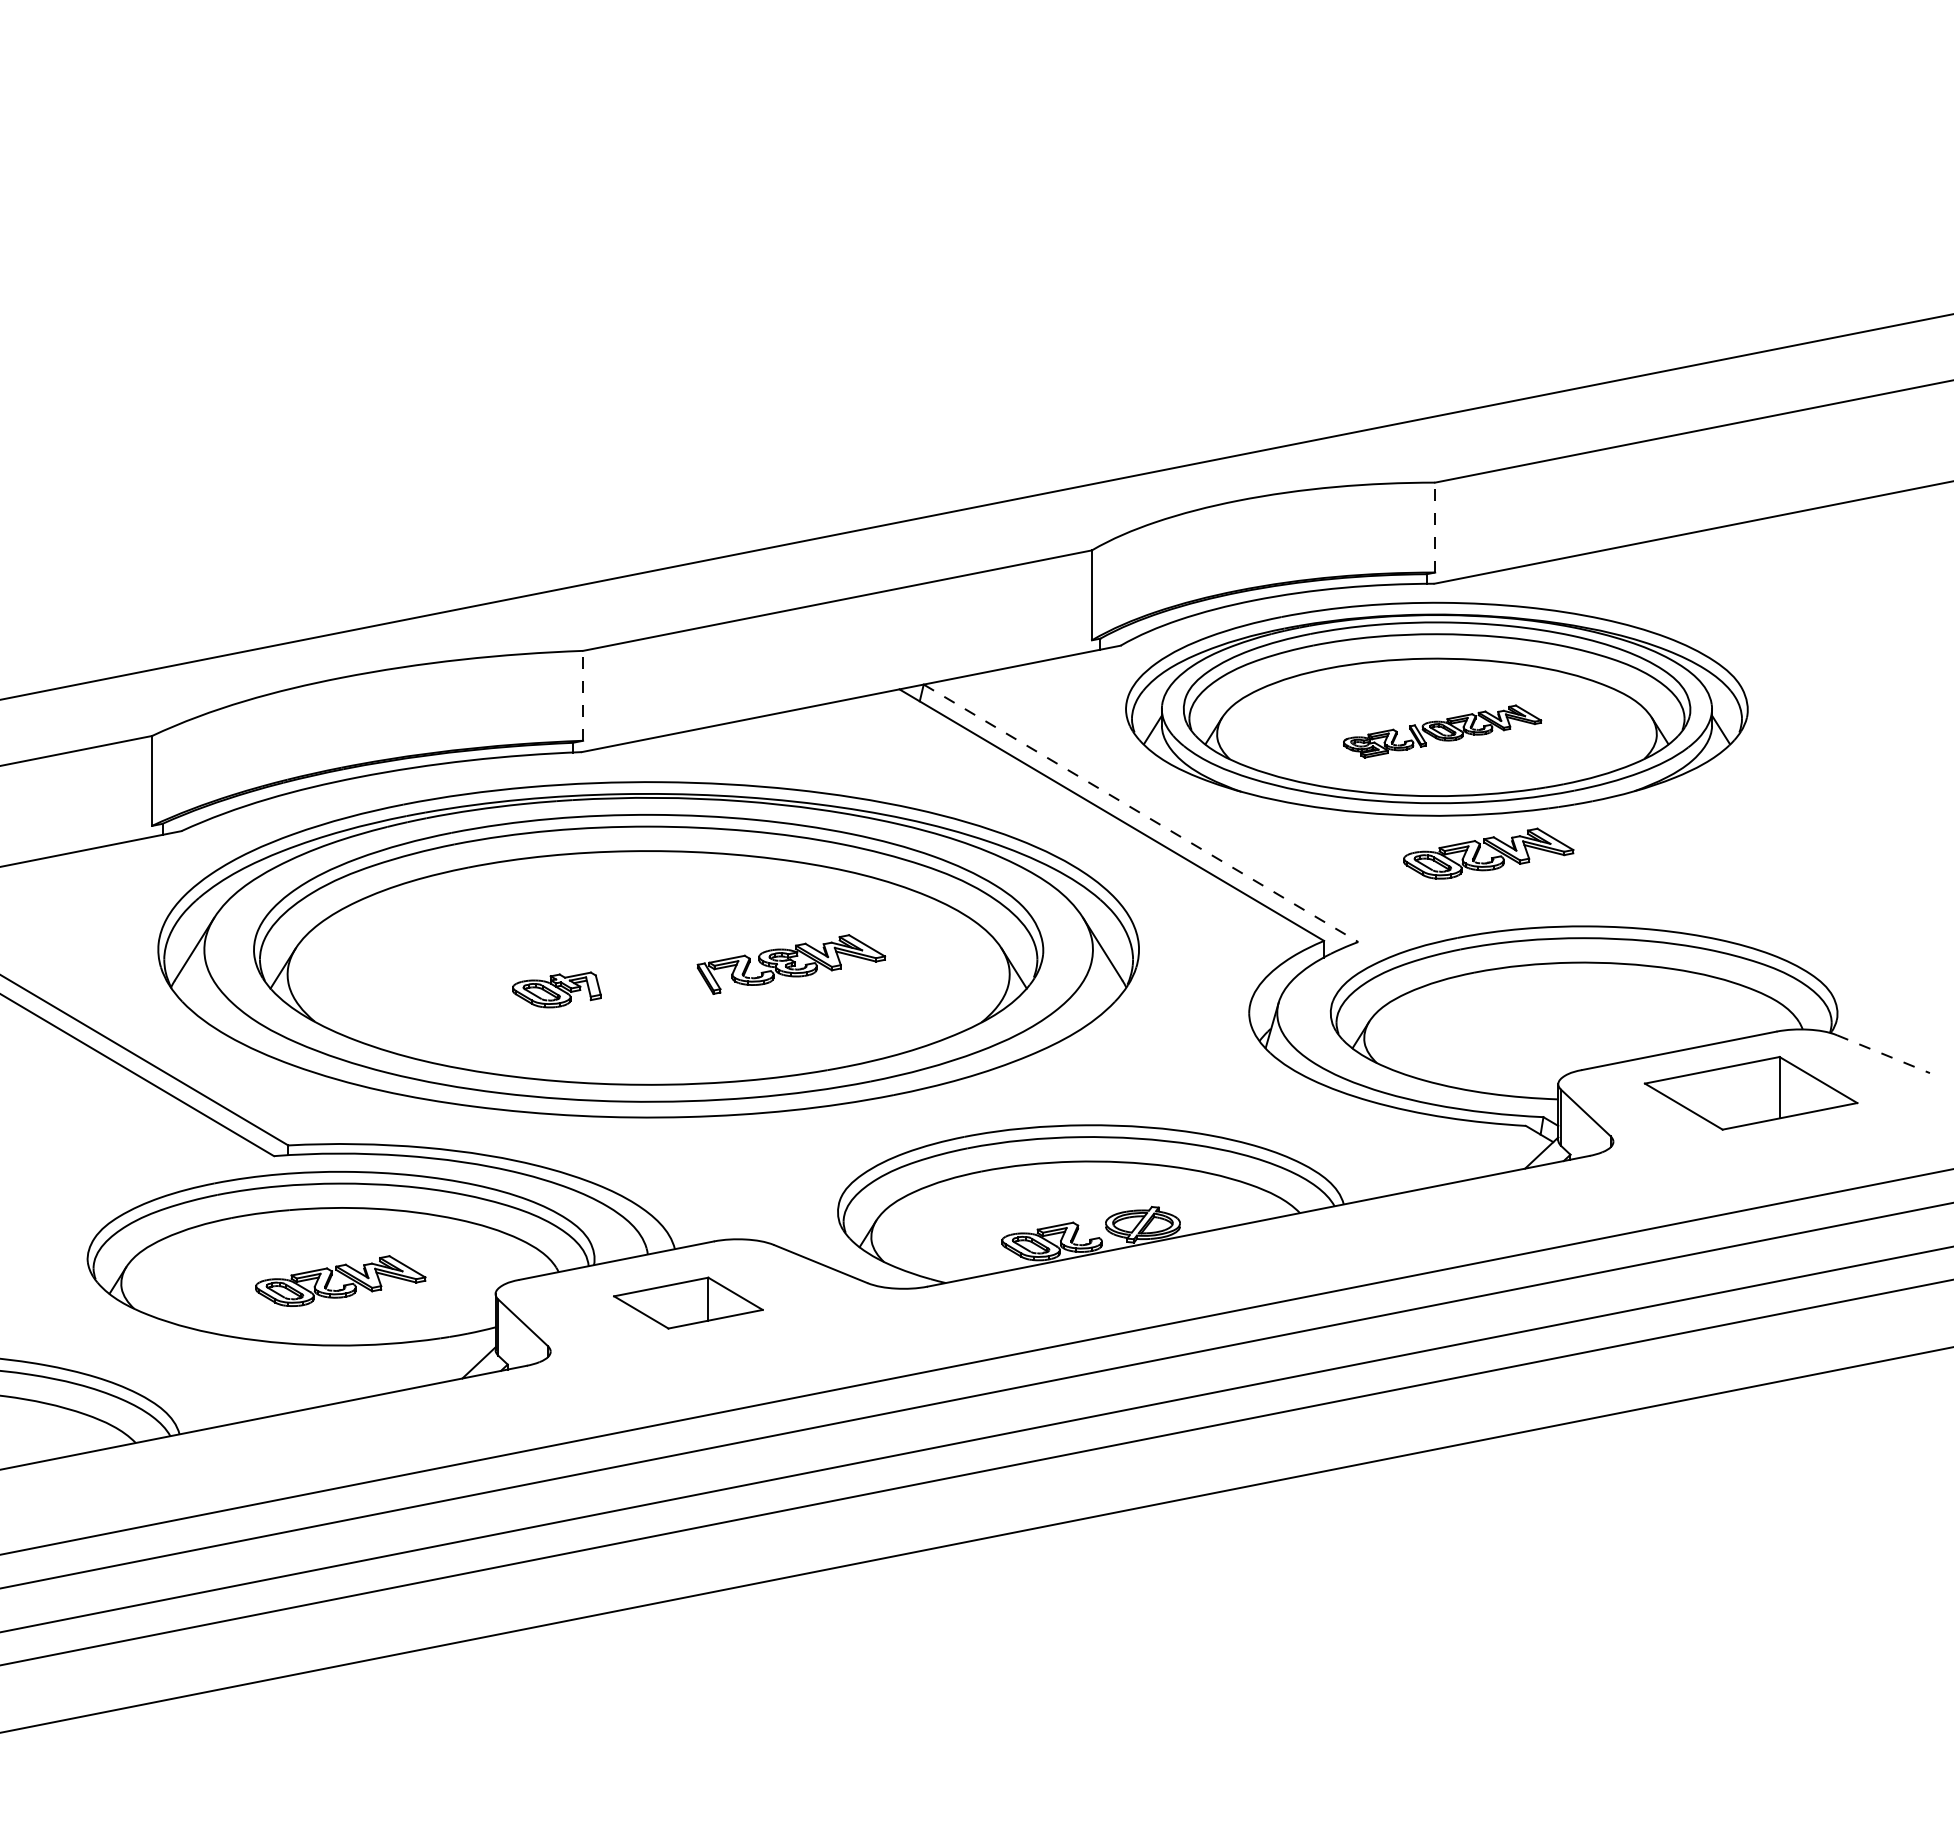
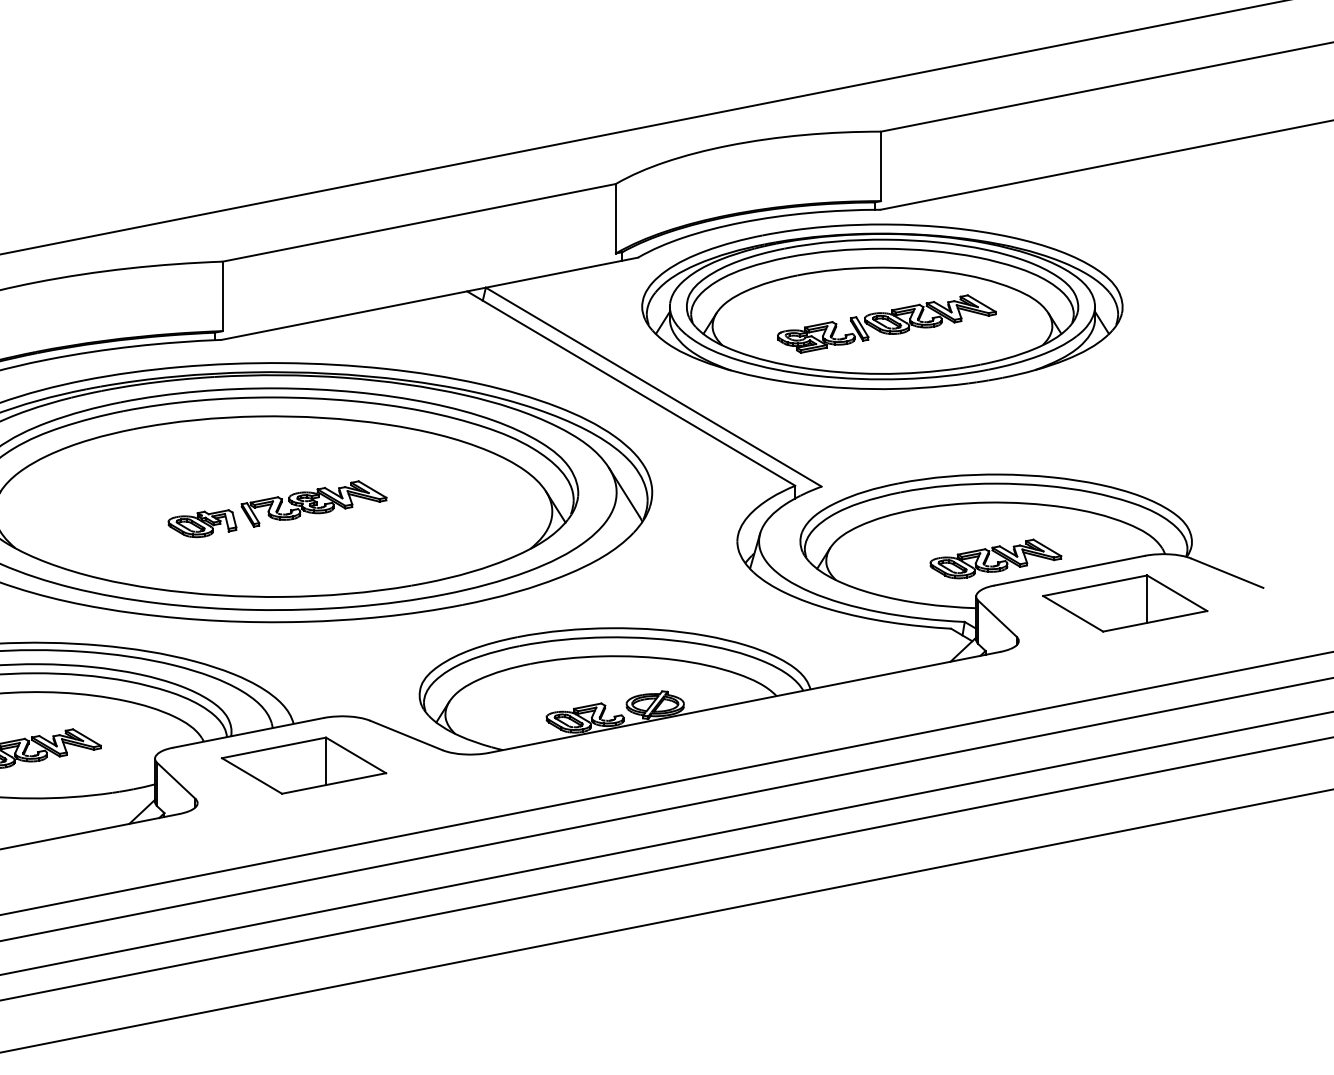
line: (1435, 527) -> (881, 166), dashed -> solid
line: (583, 695) -> (222, 296), dashed -> solid
part: (1442, 731) -> (886, 323), size x1.43
line: (1141, 813) -> (654, 387), dashed -> solid
part: (1488, 853) -> (995, 558), moved
part: (791, 964) -> (314, 503), moved
line: (1883, 1054) -> (1227, 573), dashed -> solid
part: (688, 1302) -> (304, 765), size x1.43

